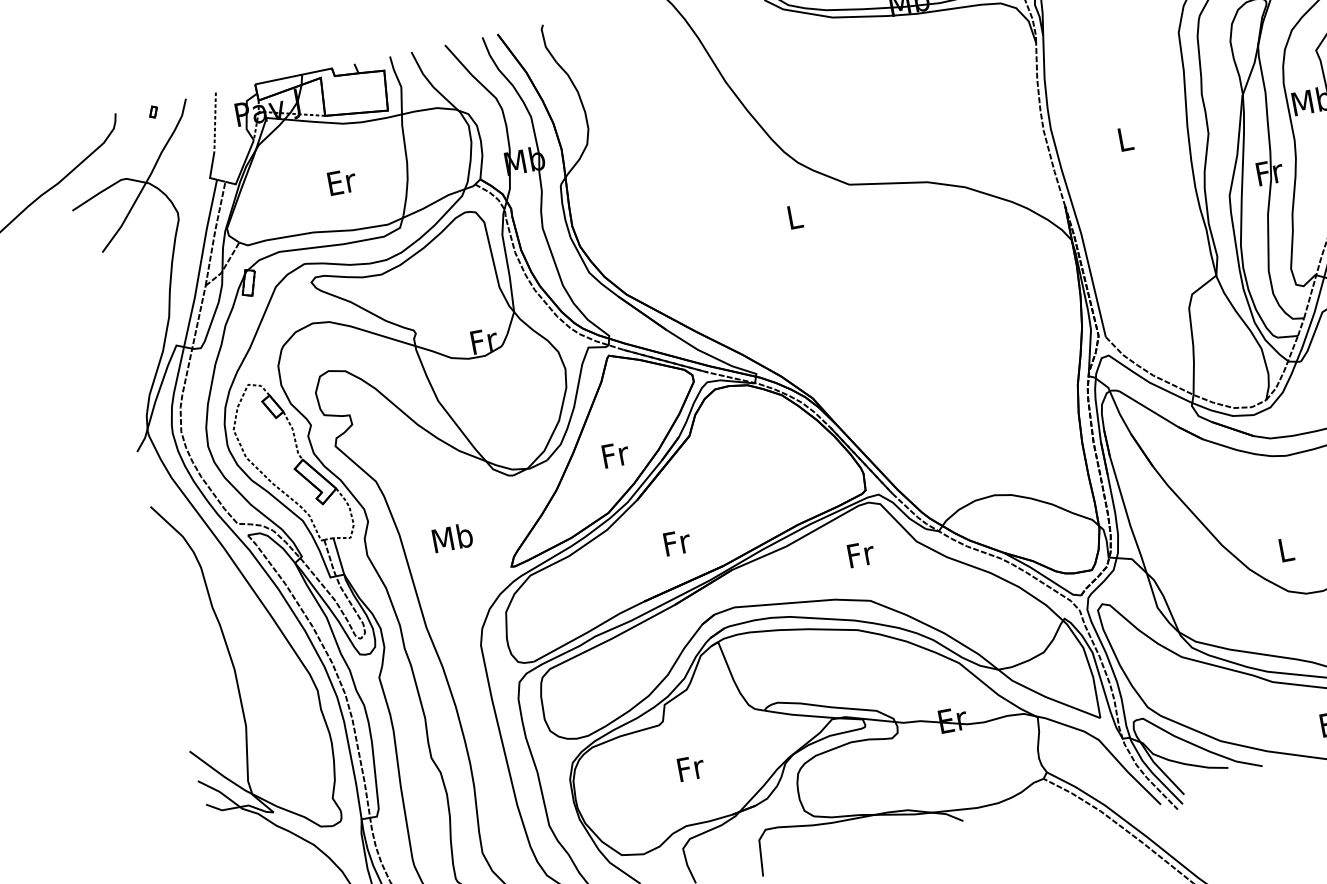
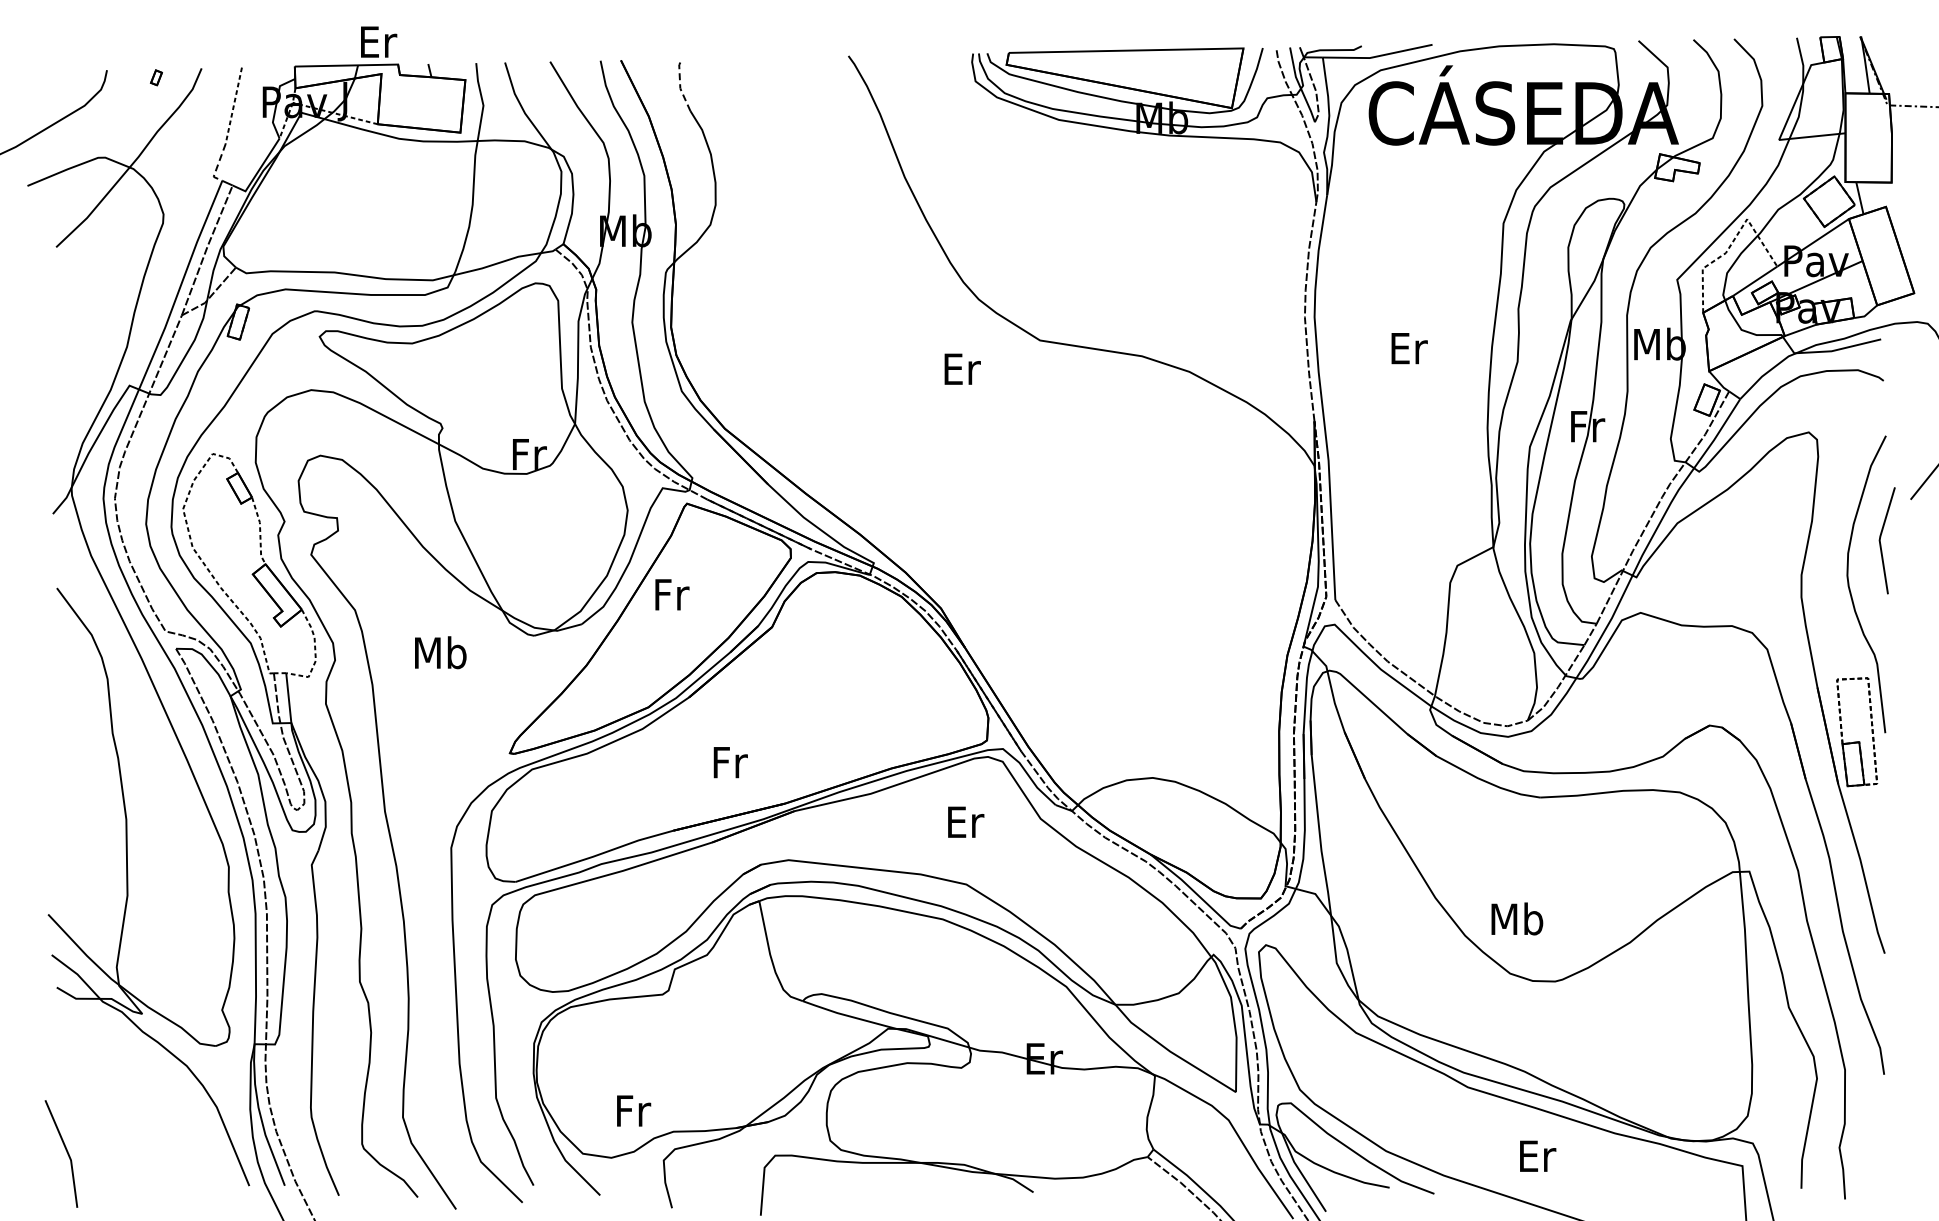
line: (545, 44) -> (680, 85), solid -> dashed
text: (1126, 139) -> (1409, 348), L -> Er
line: (211, 169) -> (217, 165), solid -> dashed
text: (342, 181) -> (379, 41), moved
text: (795, 216) -> (962, 368), L -> Er
text: (616, 454) -> (672, 594), moved
text: (452, 537) -> (440, 652), moved
text: (1286, 549) -> (1517, 918), L -> Mb
text: (861, 553) -> (966, 821), Fr -> Er
text: (691, 767) -> (634, 1110), moved

